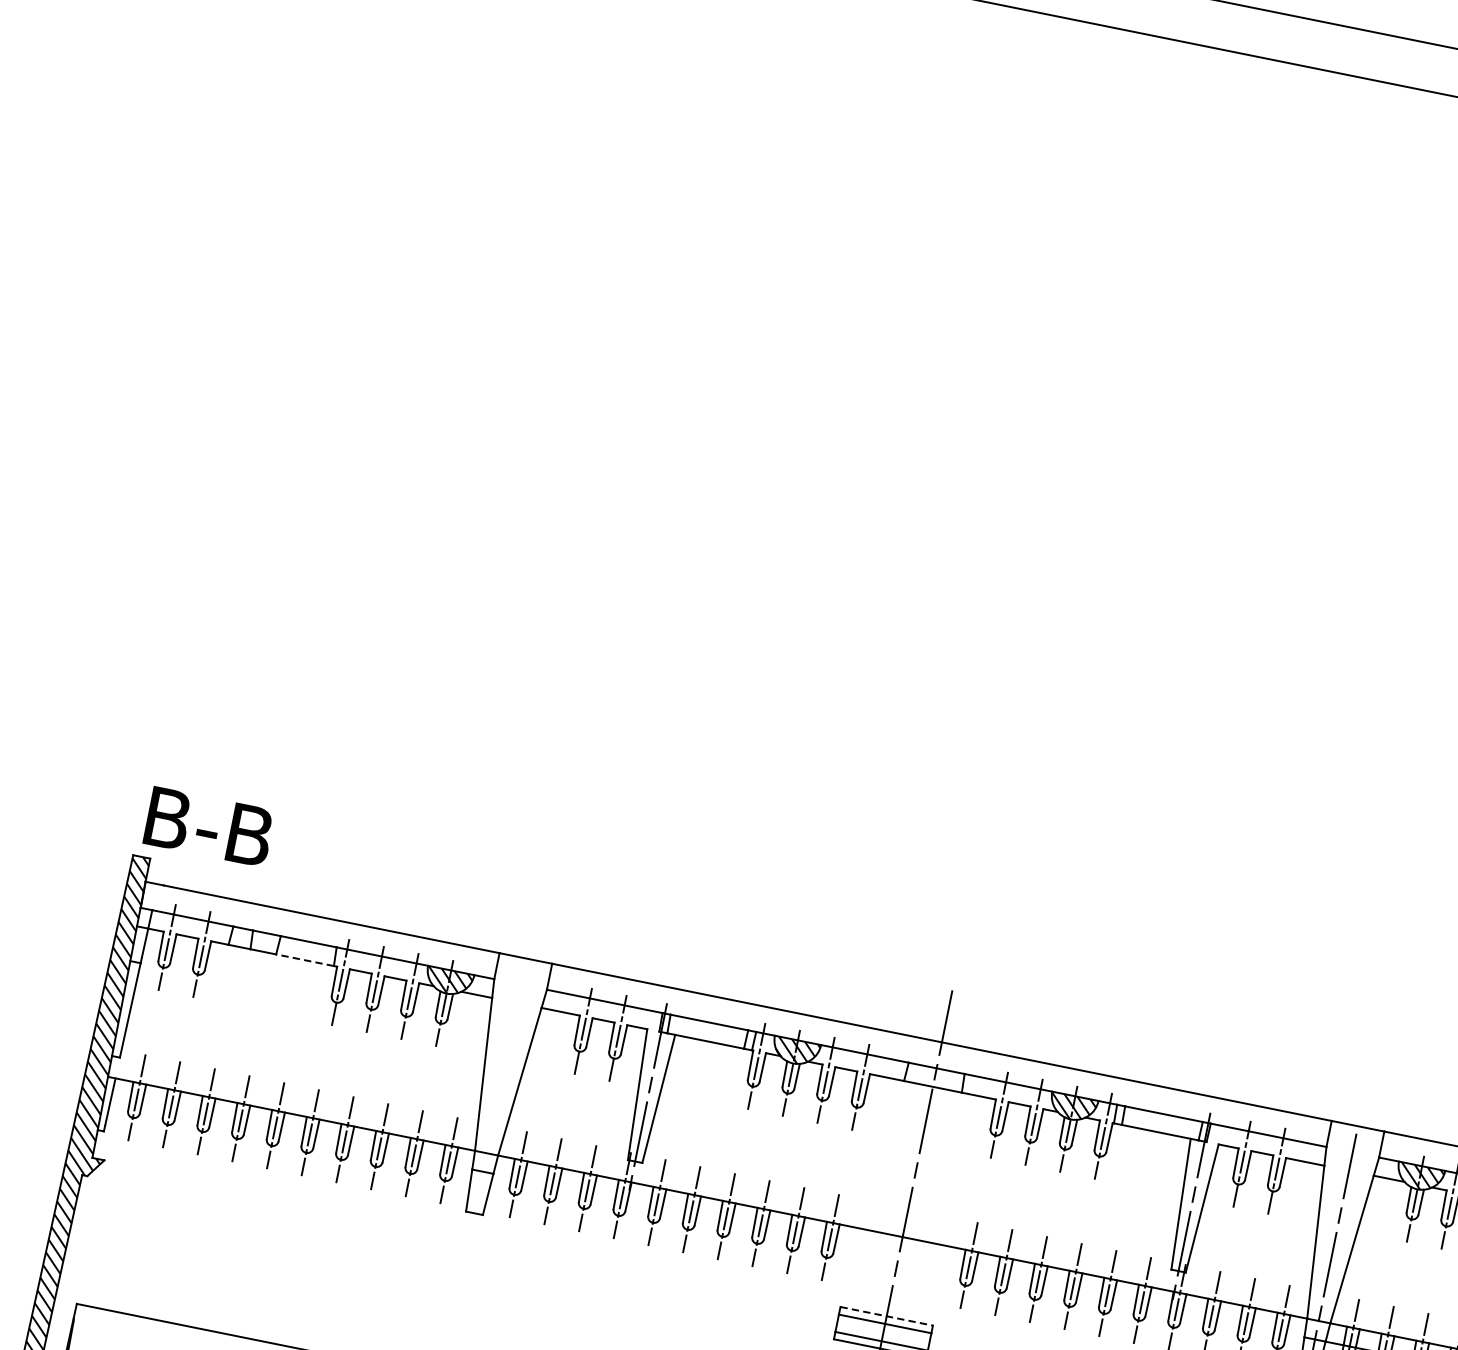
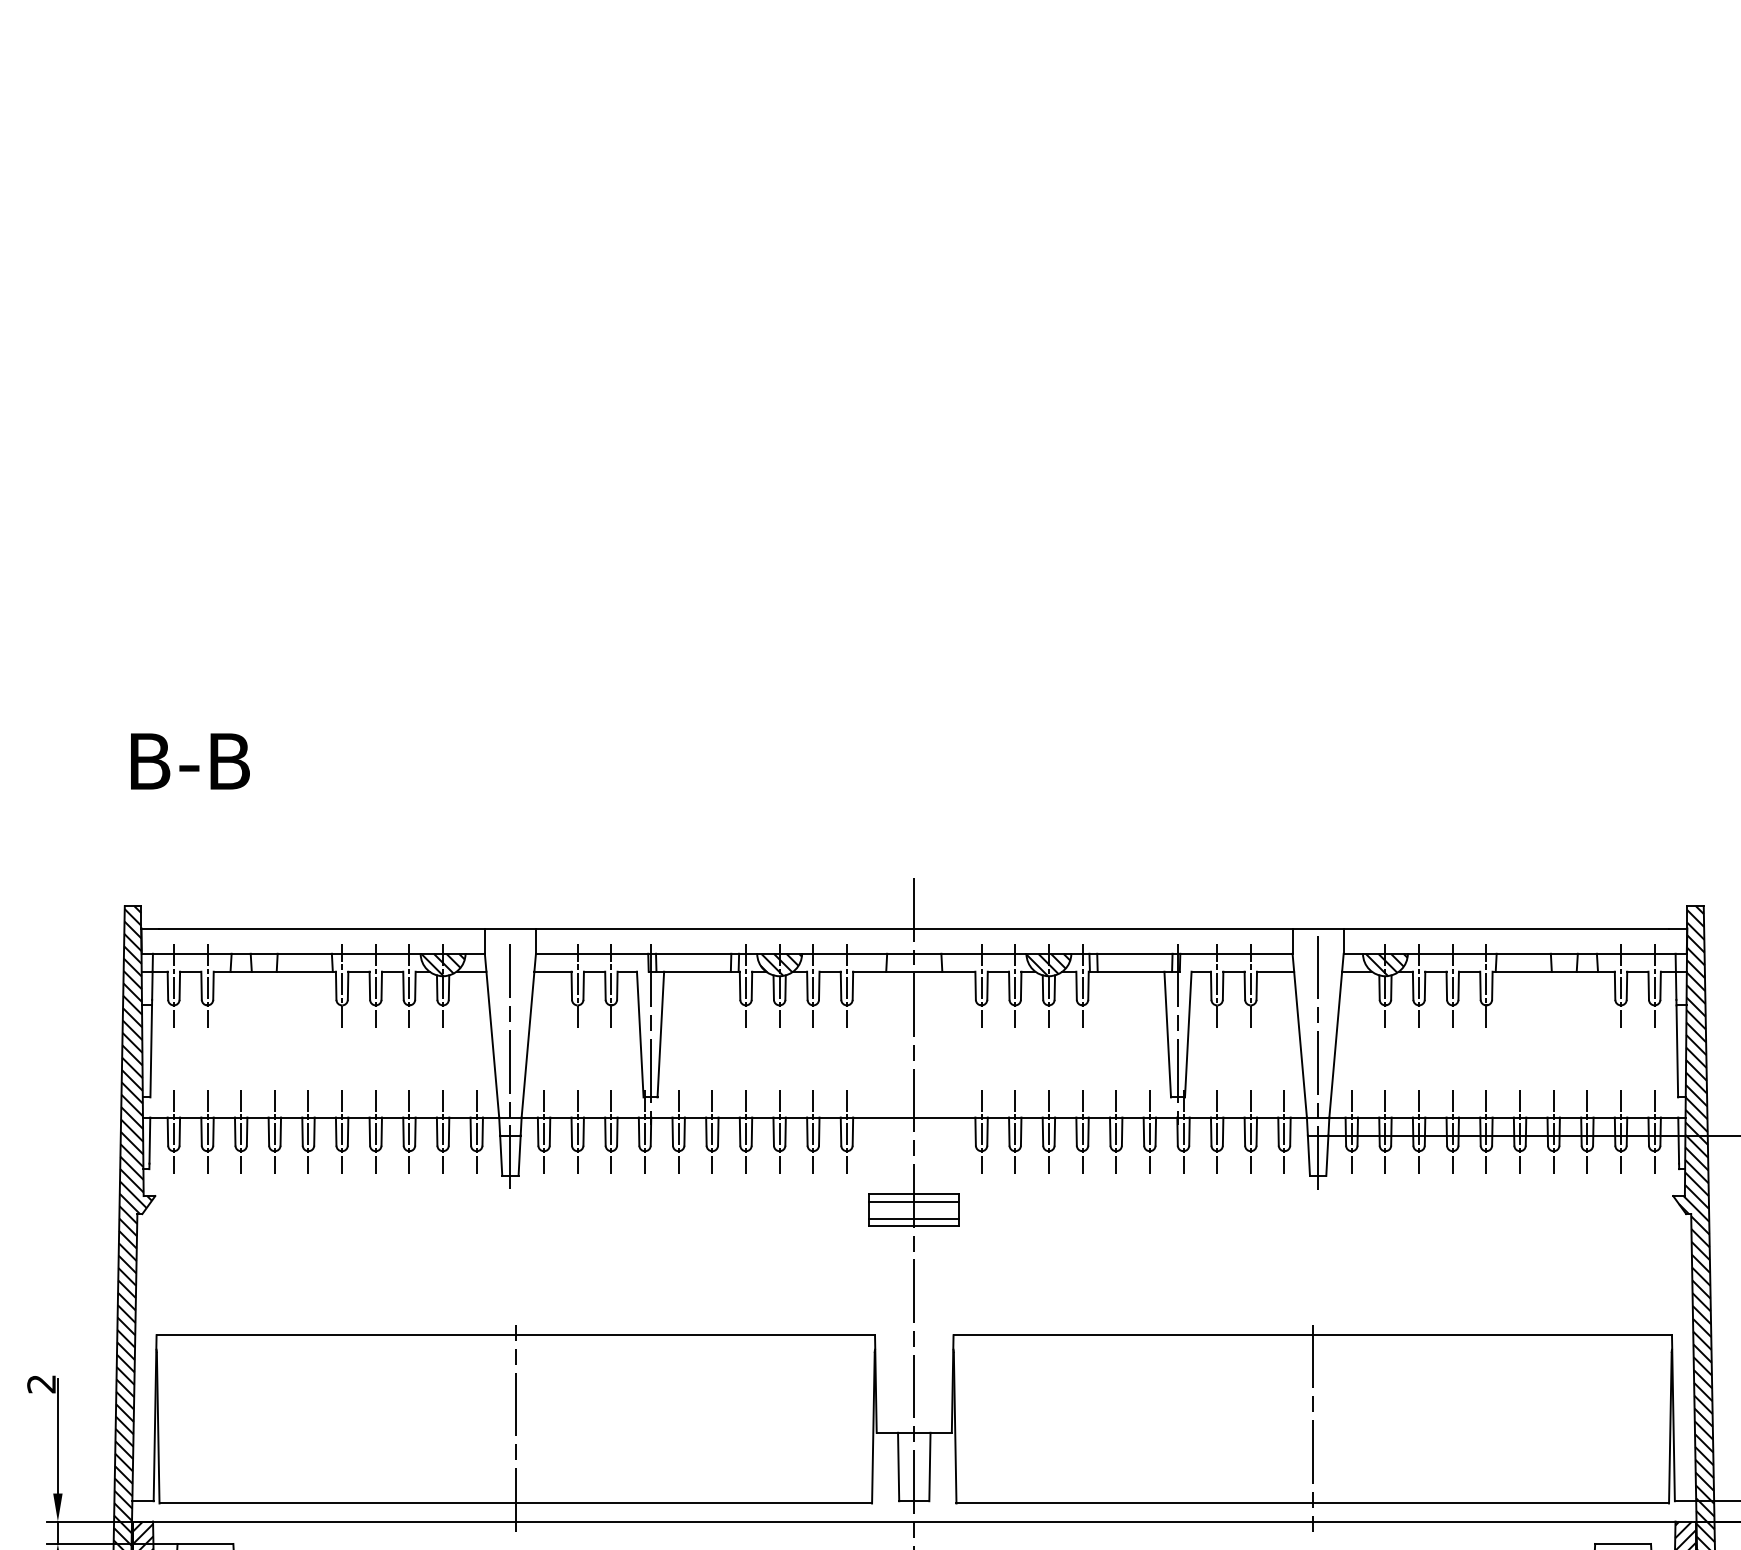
text: (209, 827) -> (190, 761), moved
line: (304, 959) -> (304, 971), dashed -> solid
line: (497, 1100) -> (510, 1066), added
line: (886, 1316) -> (914, 1194), dashed -> solid

